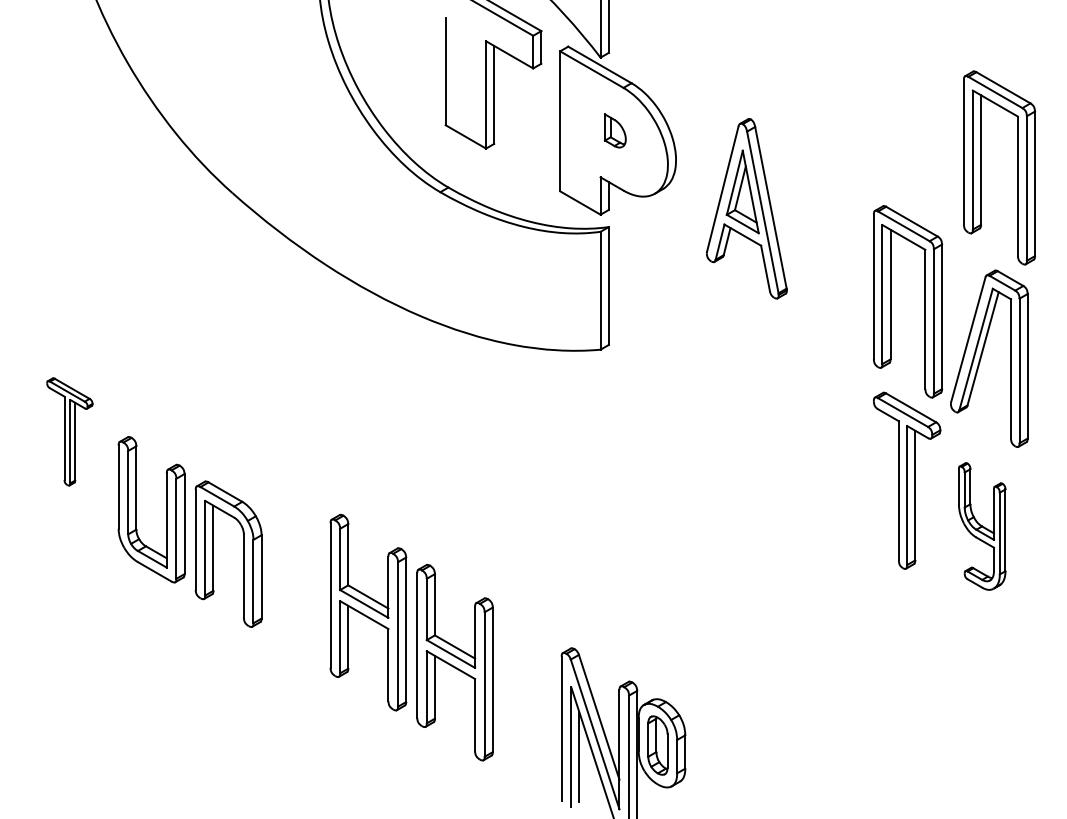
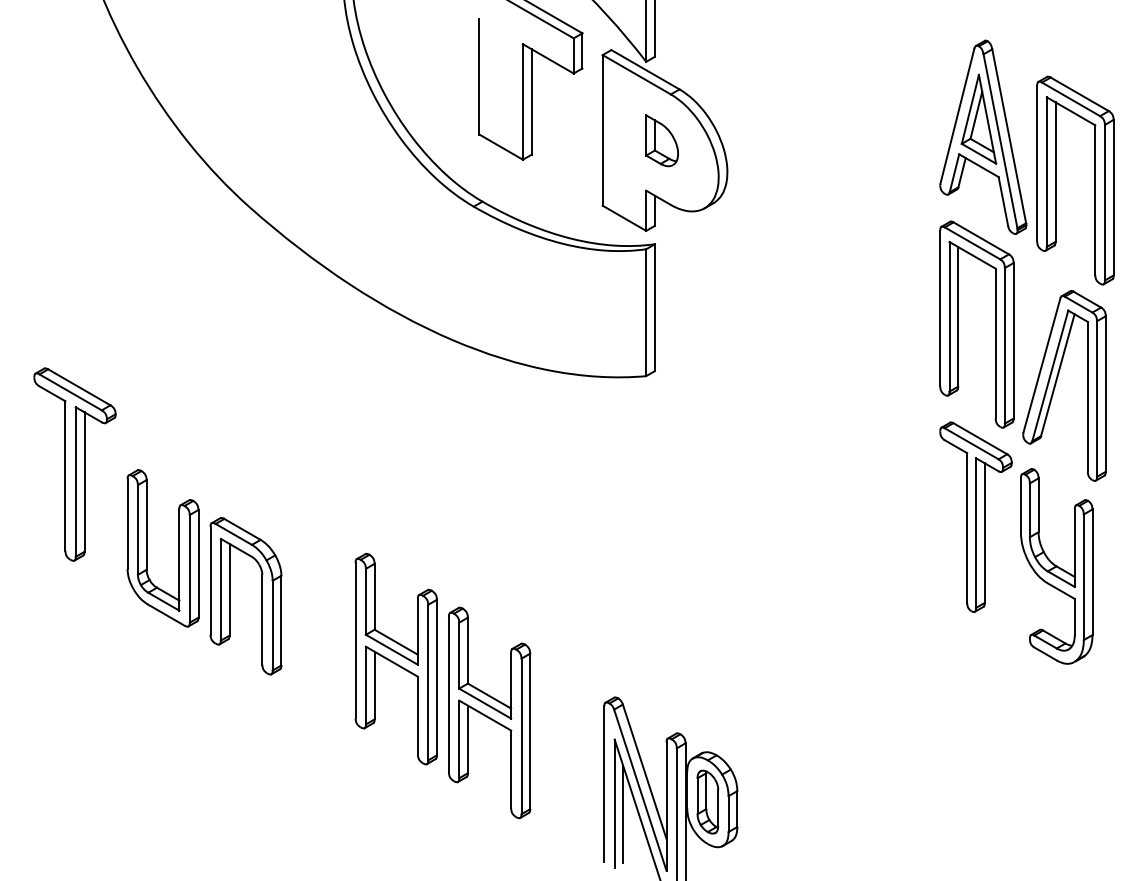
part: (615, 130) -> (662, 140), size x1.43
part: (746, 208) -> (982, 137), moved
part: (69, 431) -> (74, 464), size x1.67
part: (982, 526) -> (1057, 566), size x1.43

